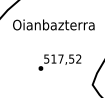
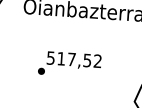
text: (59, 62) -> (69, 64), moved

